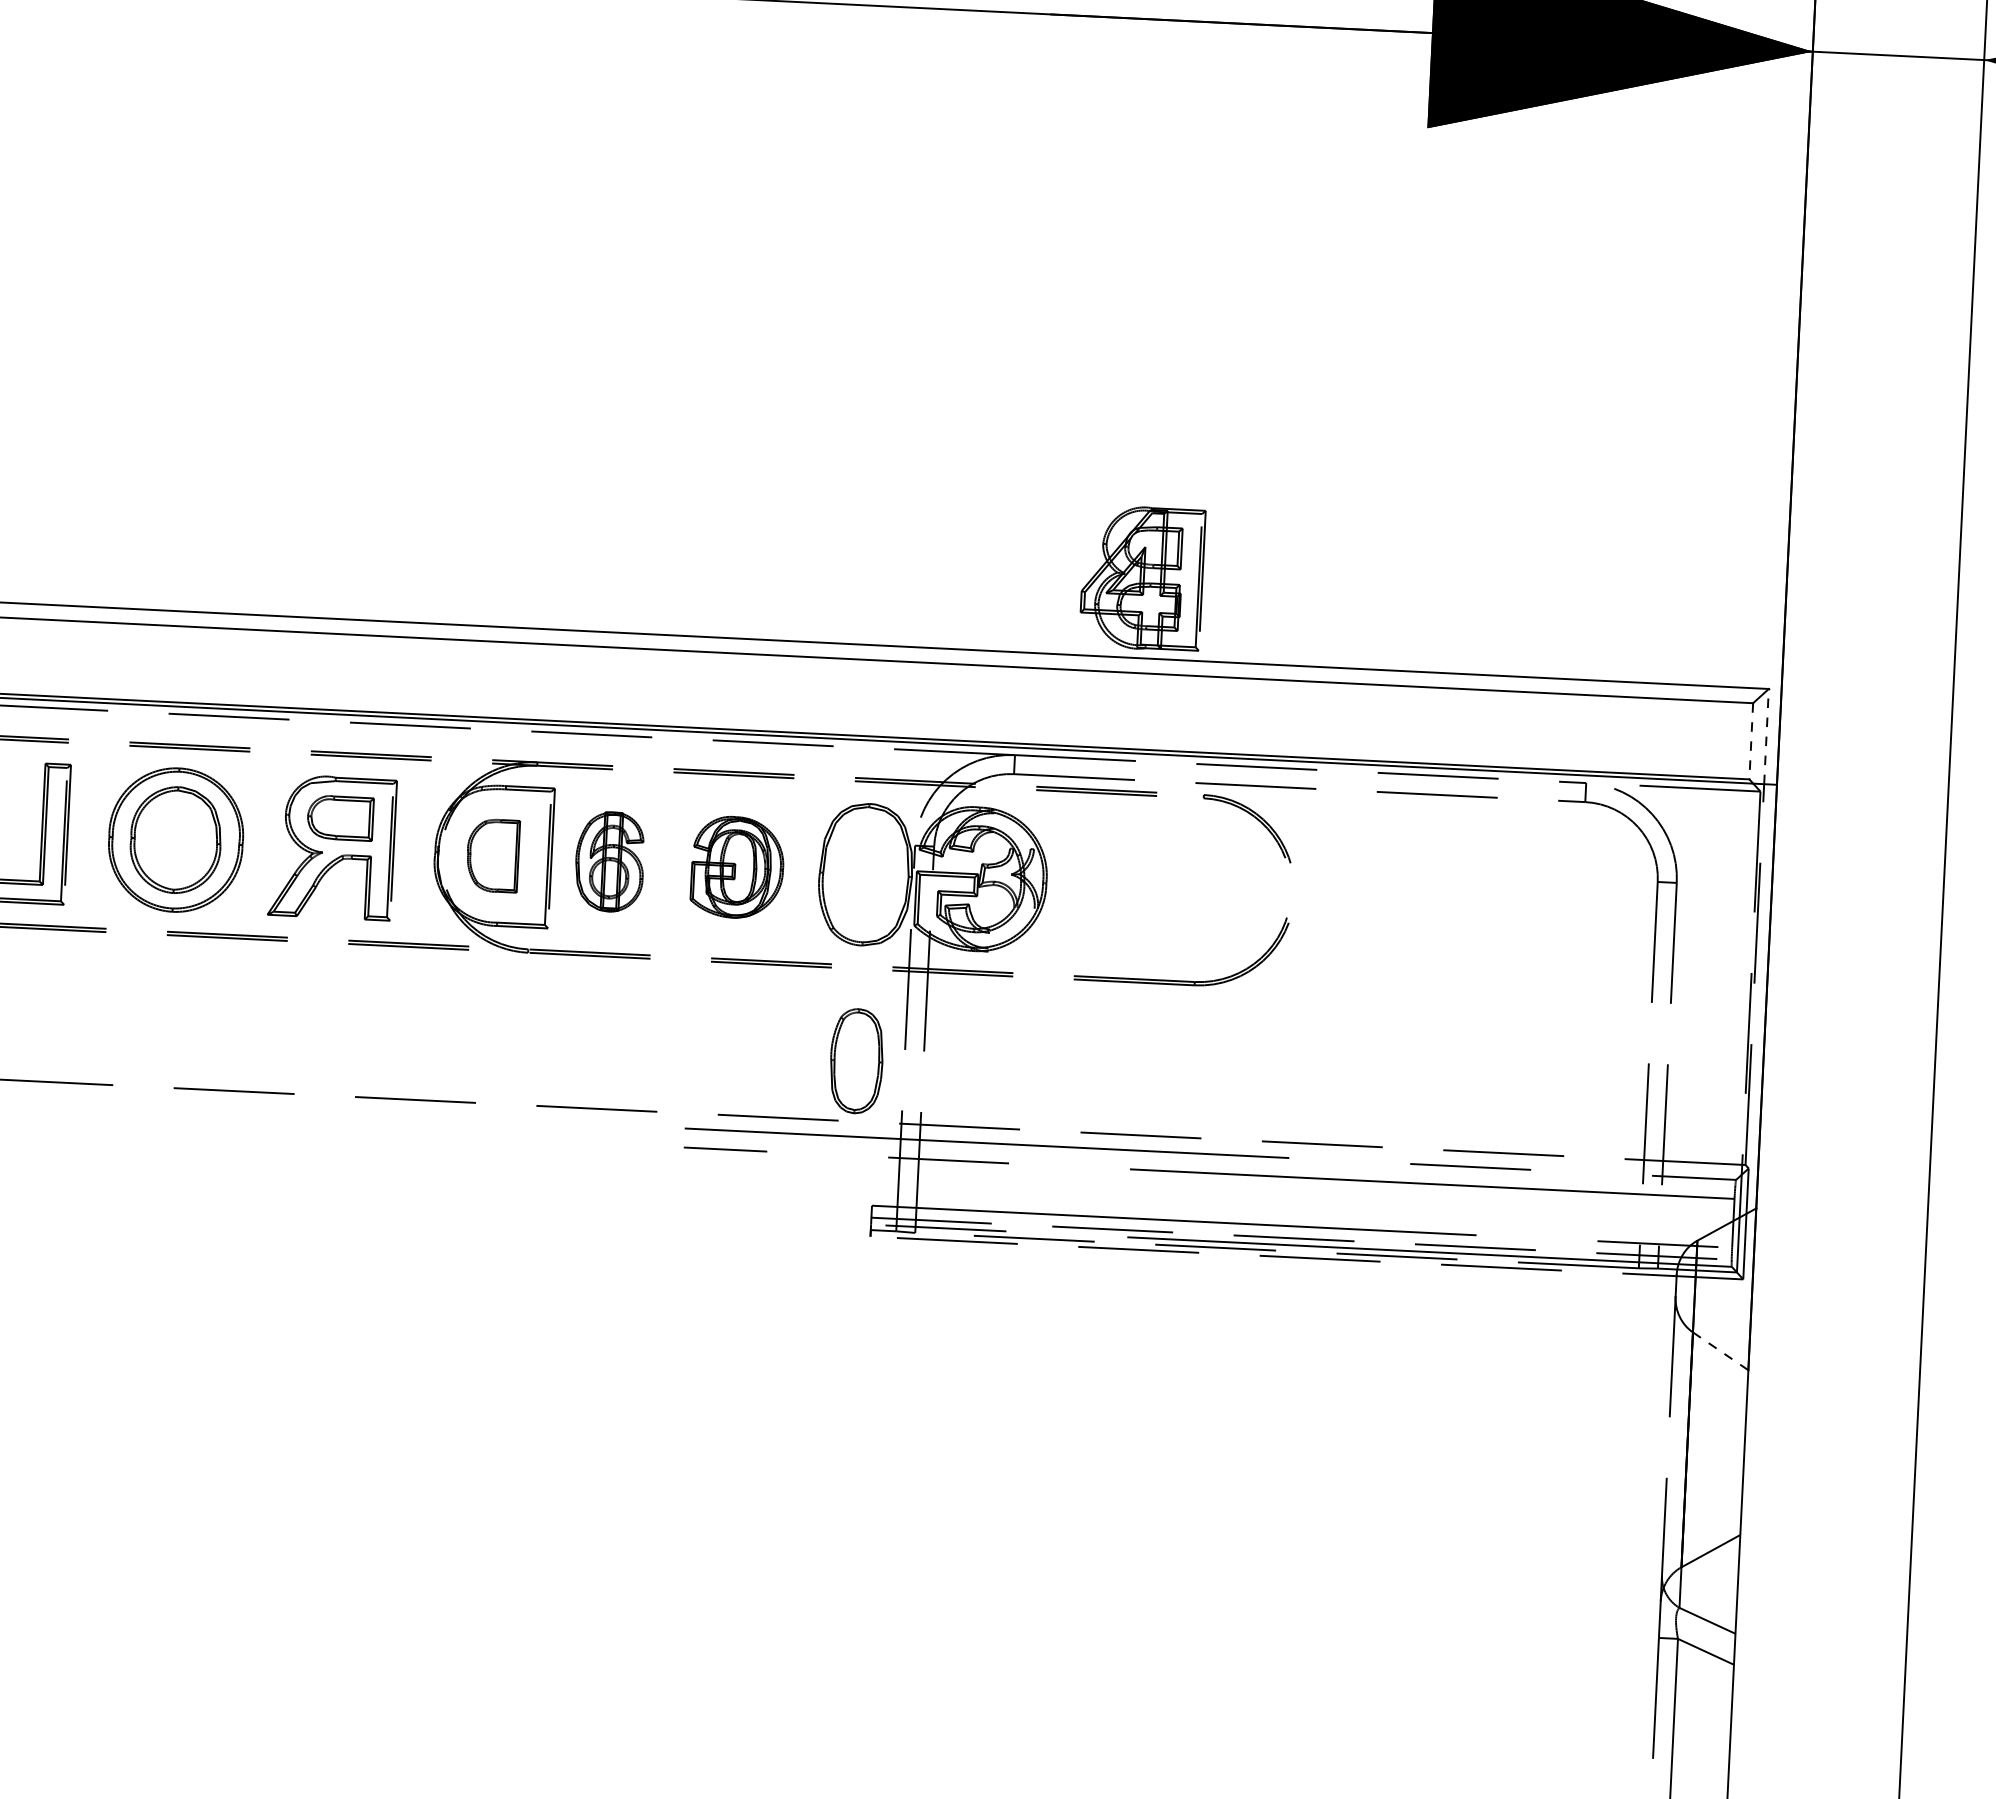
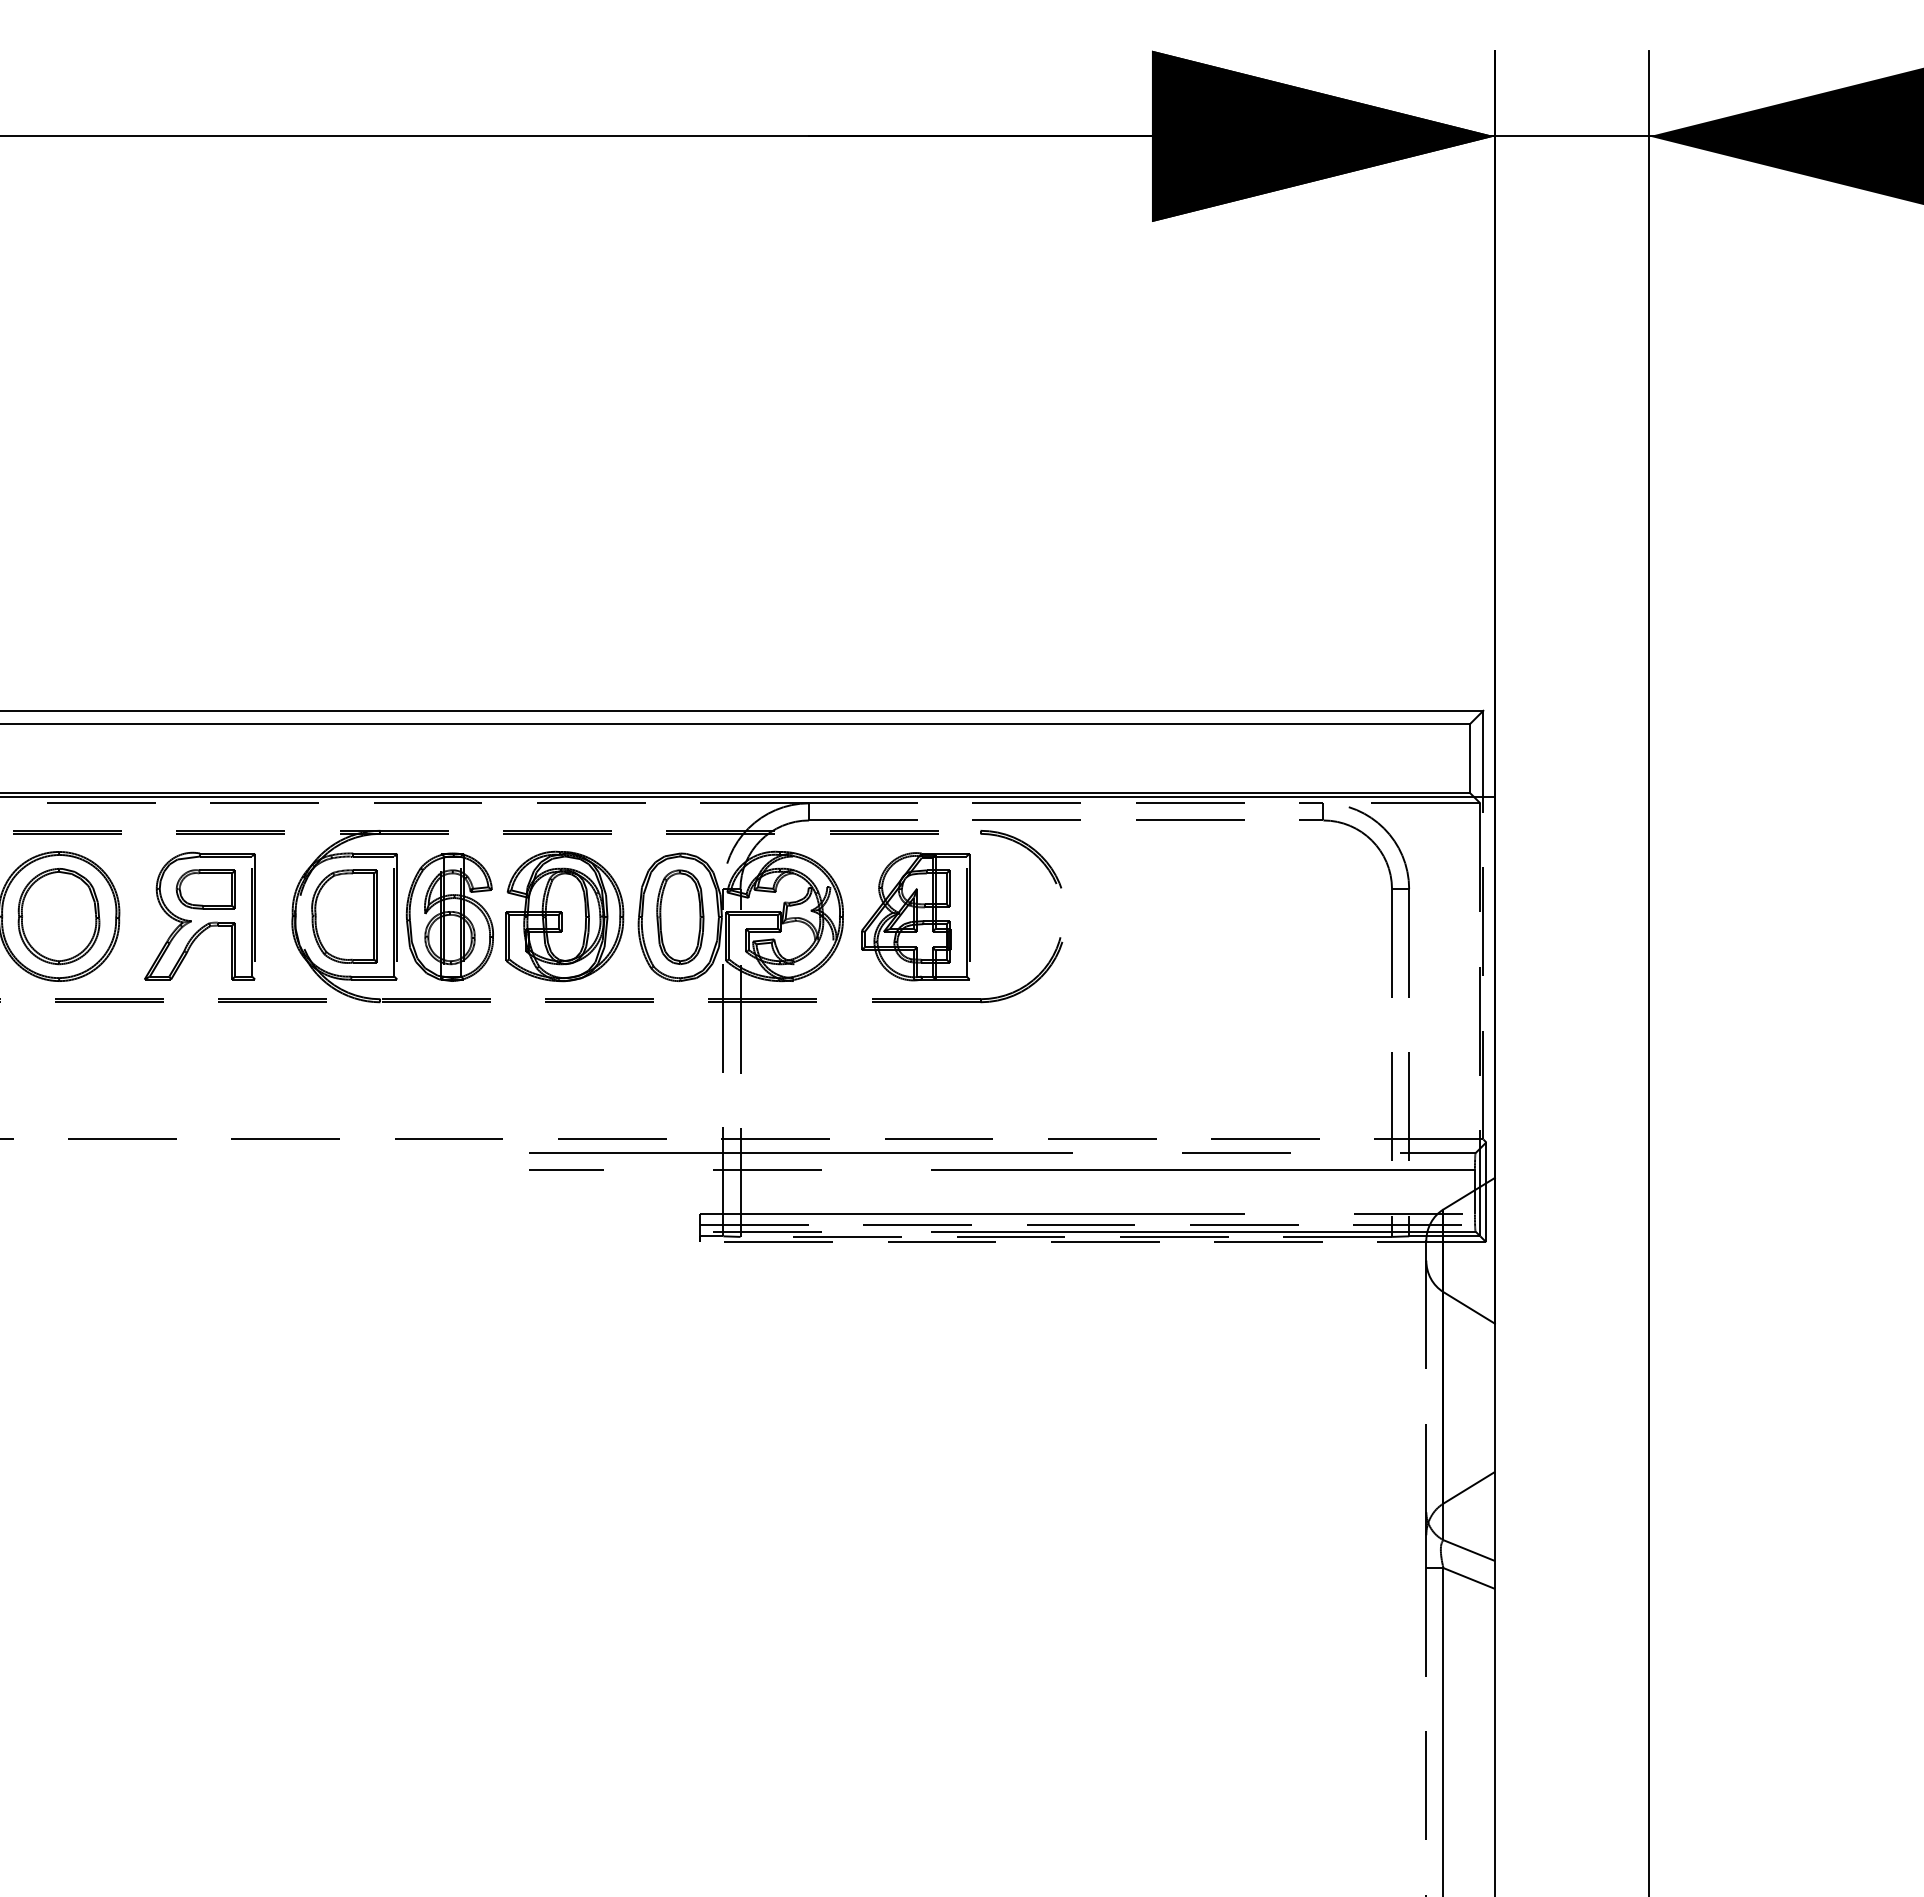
part: (1142, 577) -> (915, 916), moved
line: (1766, 736) -> (1483, 753), dashed -> solid
line: (1750, 742) -> (1469, 759), dashed -> solid
part: (492, 855) -> (344, 916), size x1.43
part: (609, 861) -> (449, 916), size x1.43
part: (737, 867) -> (564, 916), size x1.43
part: (856, 1060) -> (680, 916), moved
line: (1720, 1352) -> (1469, 1308), dashed -> solid

